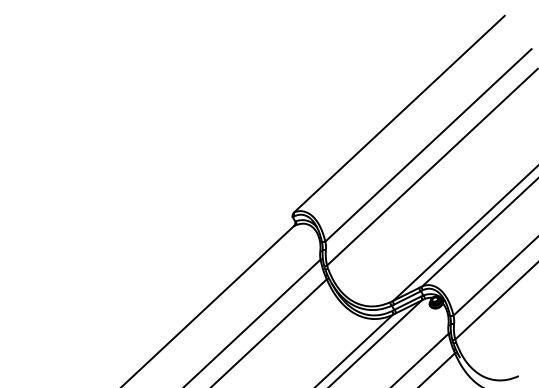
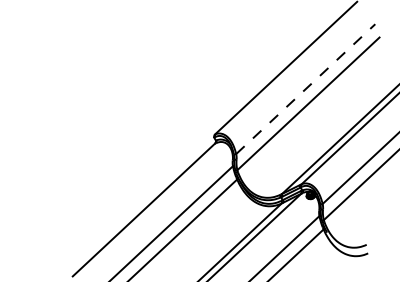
line: (429, 144) -> (306, 88), solid -> dashed

